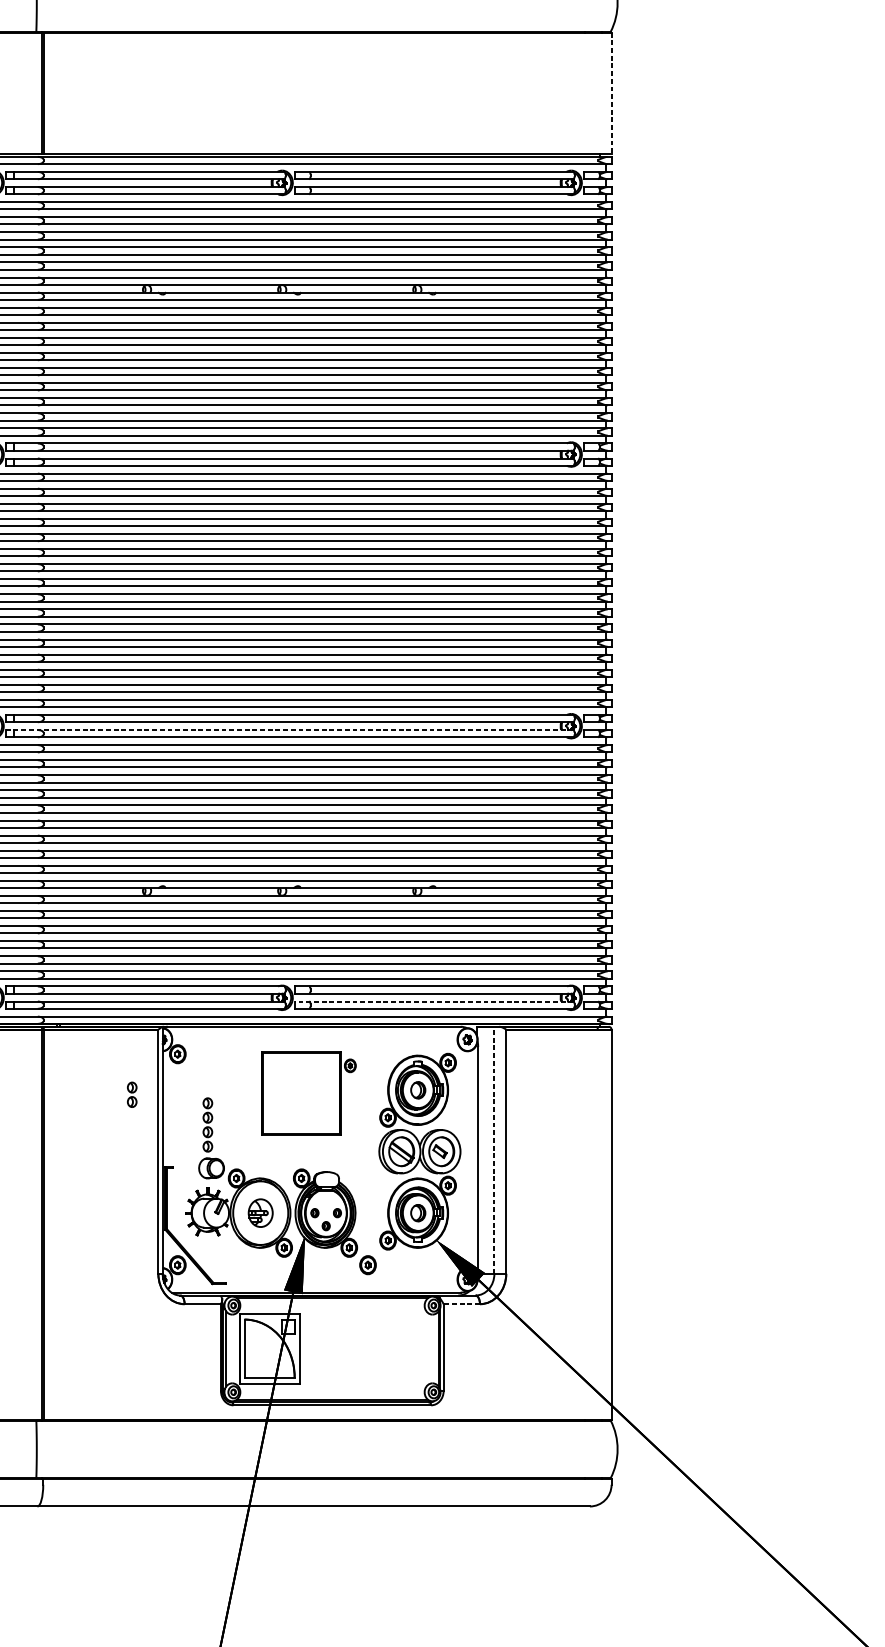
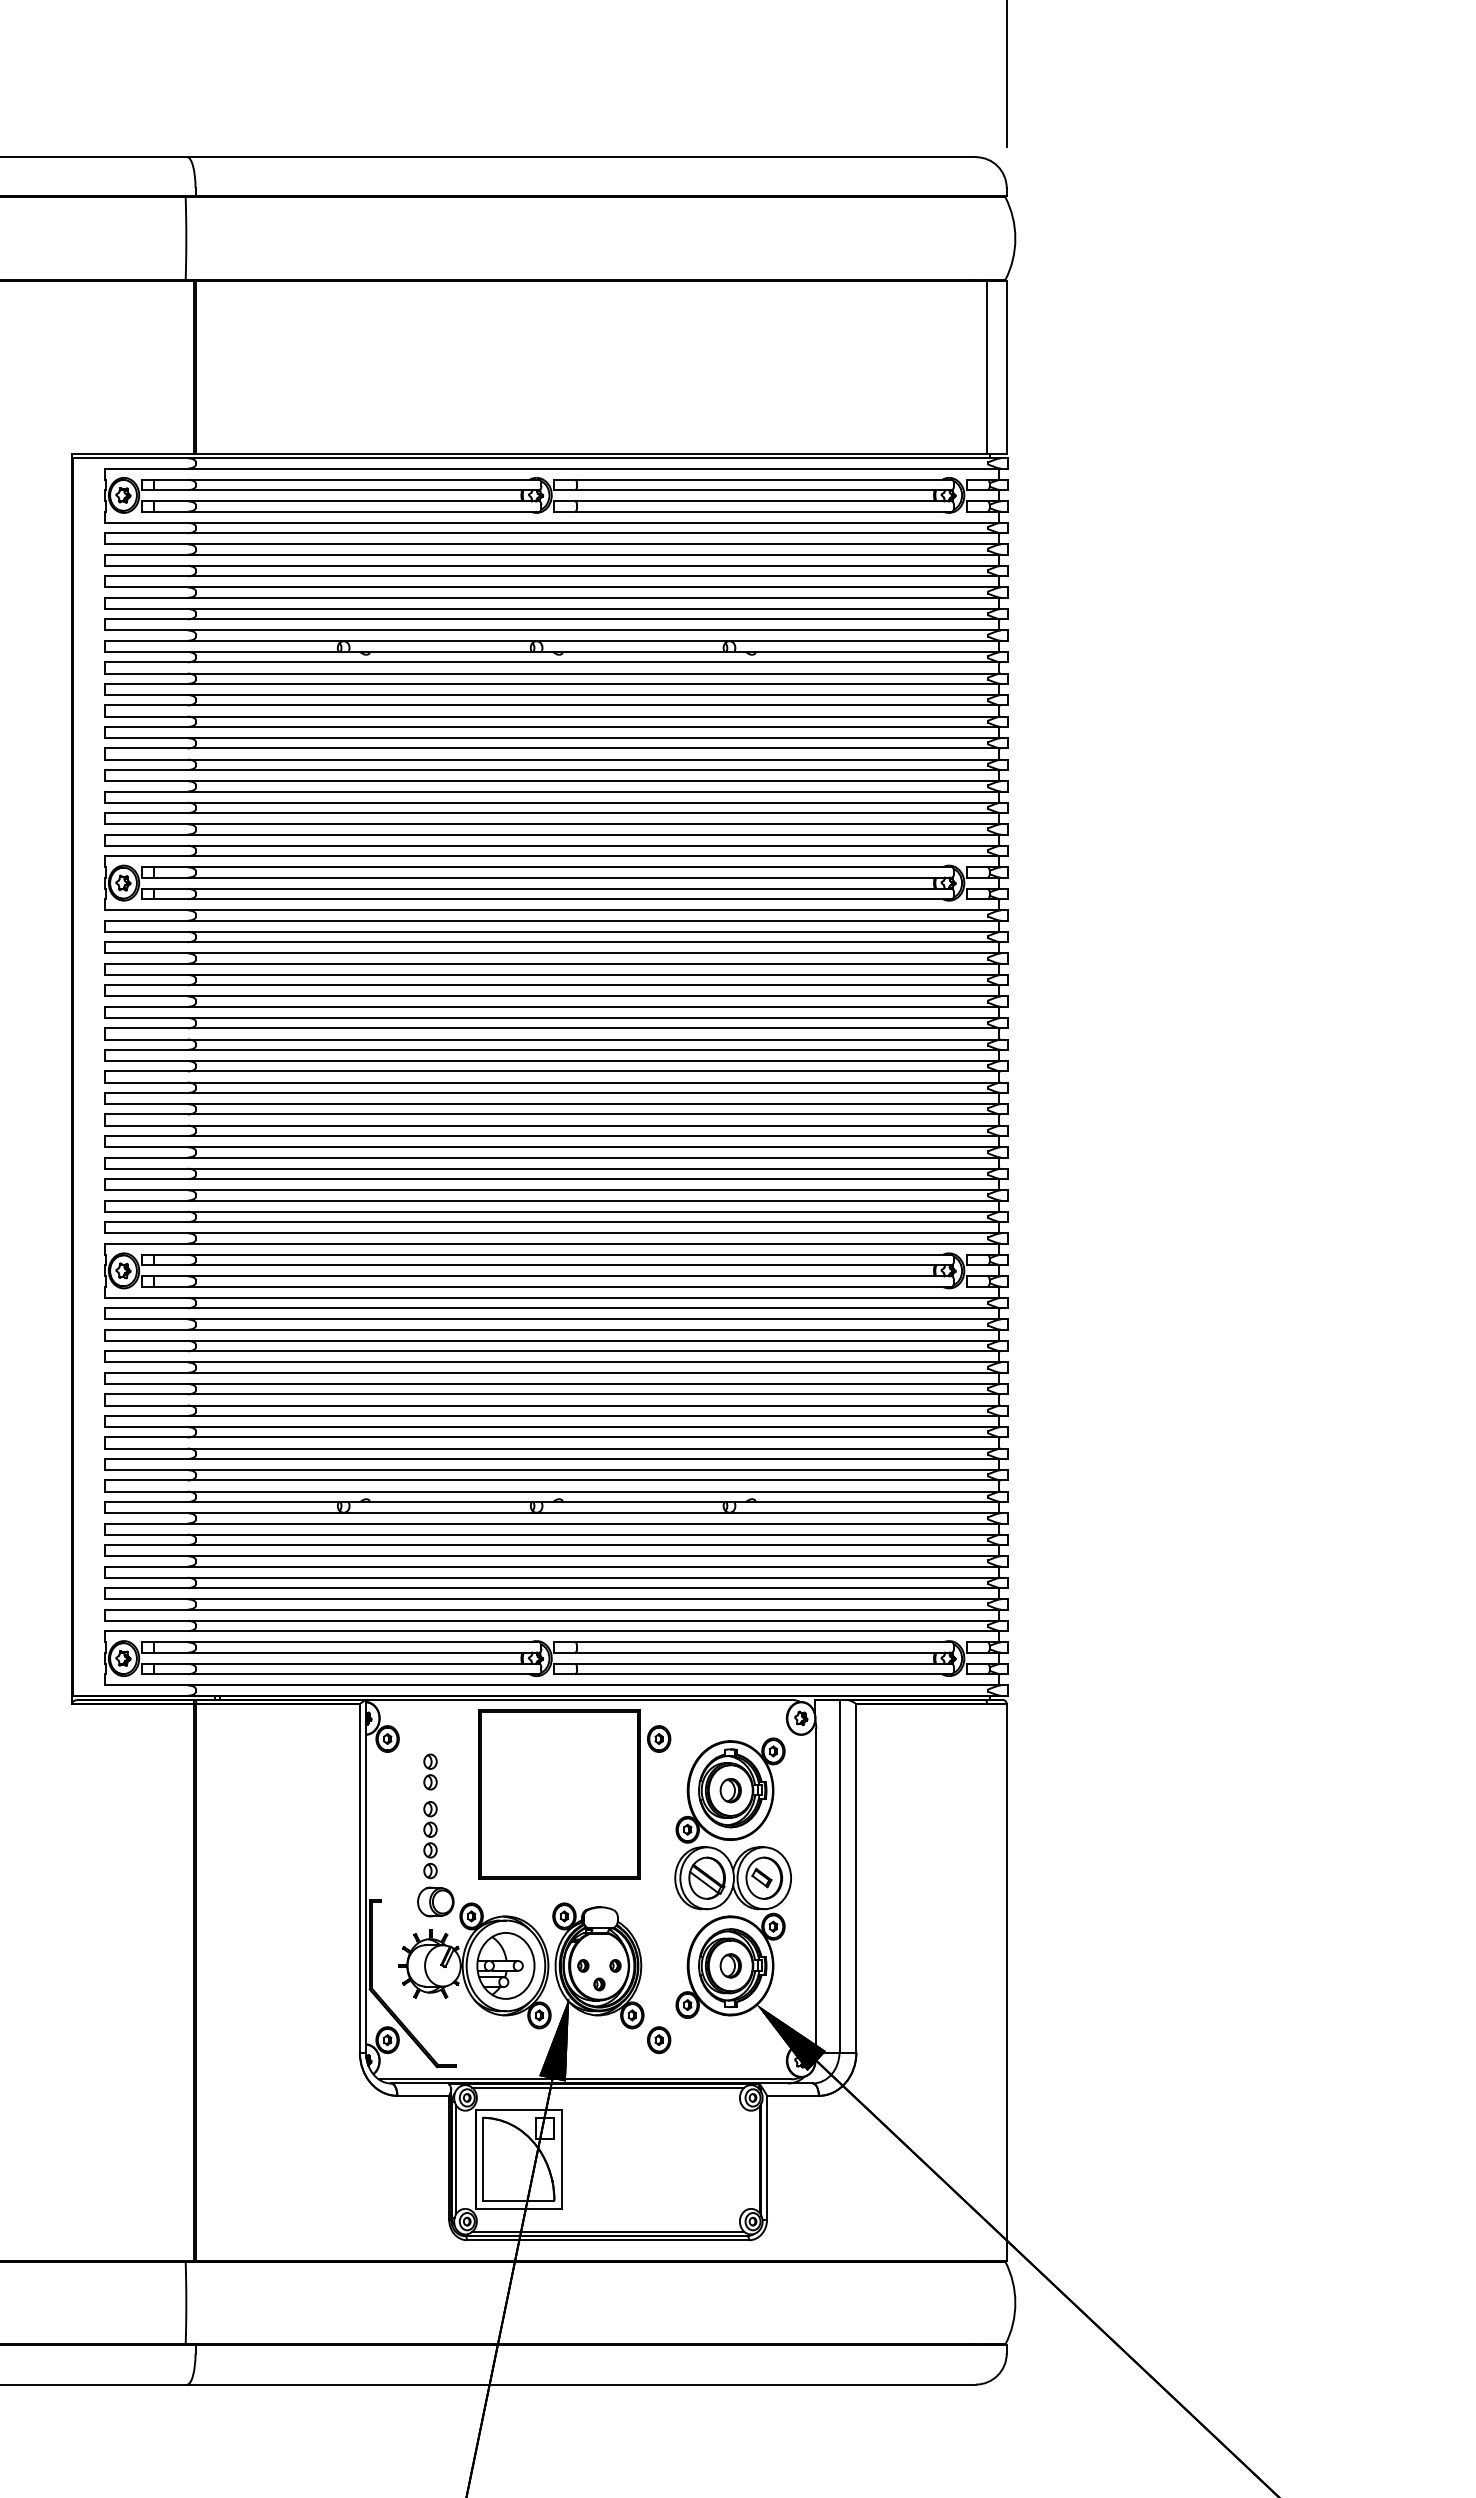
line: (598, 93) -> (987, 367), added
line: (611, 93) -> (1006, 367), dashed -> solid
line: (289, 730) -> (546, 1276), dashed -> solid
line: (434, 1001) -> (753, 1663), dashed -> solid
part: (308, 1093) -> (574, 1794), size x1.43
part: (132, 1094) -> (430, 1771), moved
line: (494, 1149) -> (839, 1875), dashed -> solid
part: (260, 1212) -> (505, 1965), size x1.67
line: (461, 1303) -> (792, 2095), dashed -> solid

